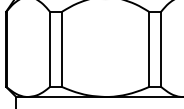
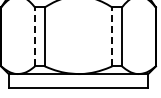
line: (50, 48) -> (35, 36), solid -> dashed
line: (149, 48) -> (112, 36), solid -> dashed

